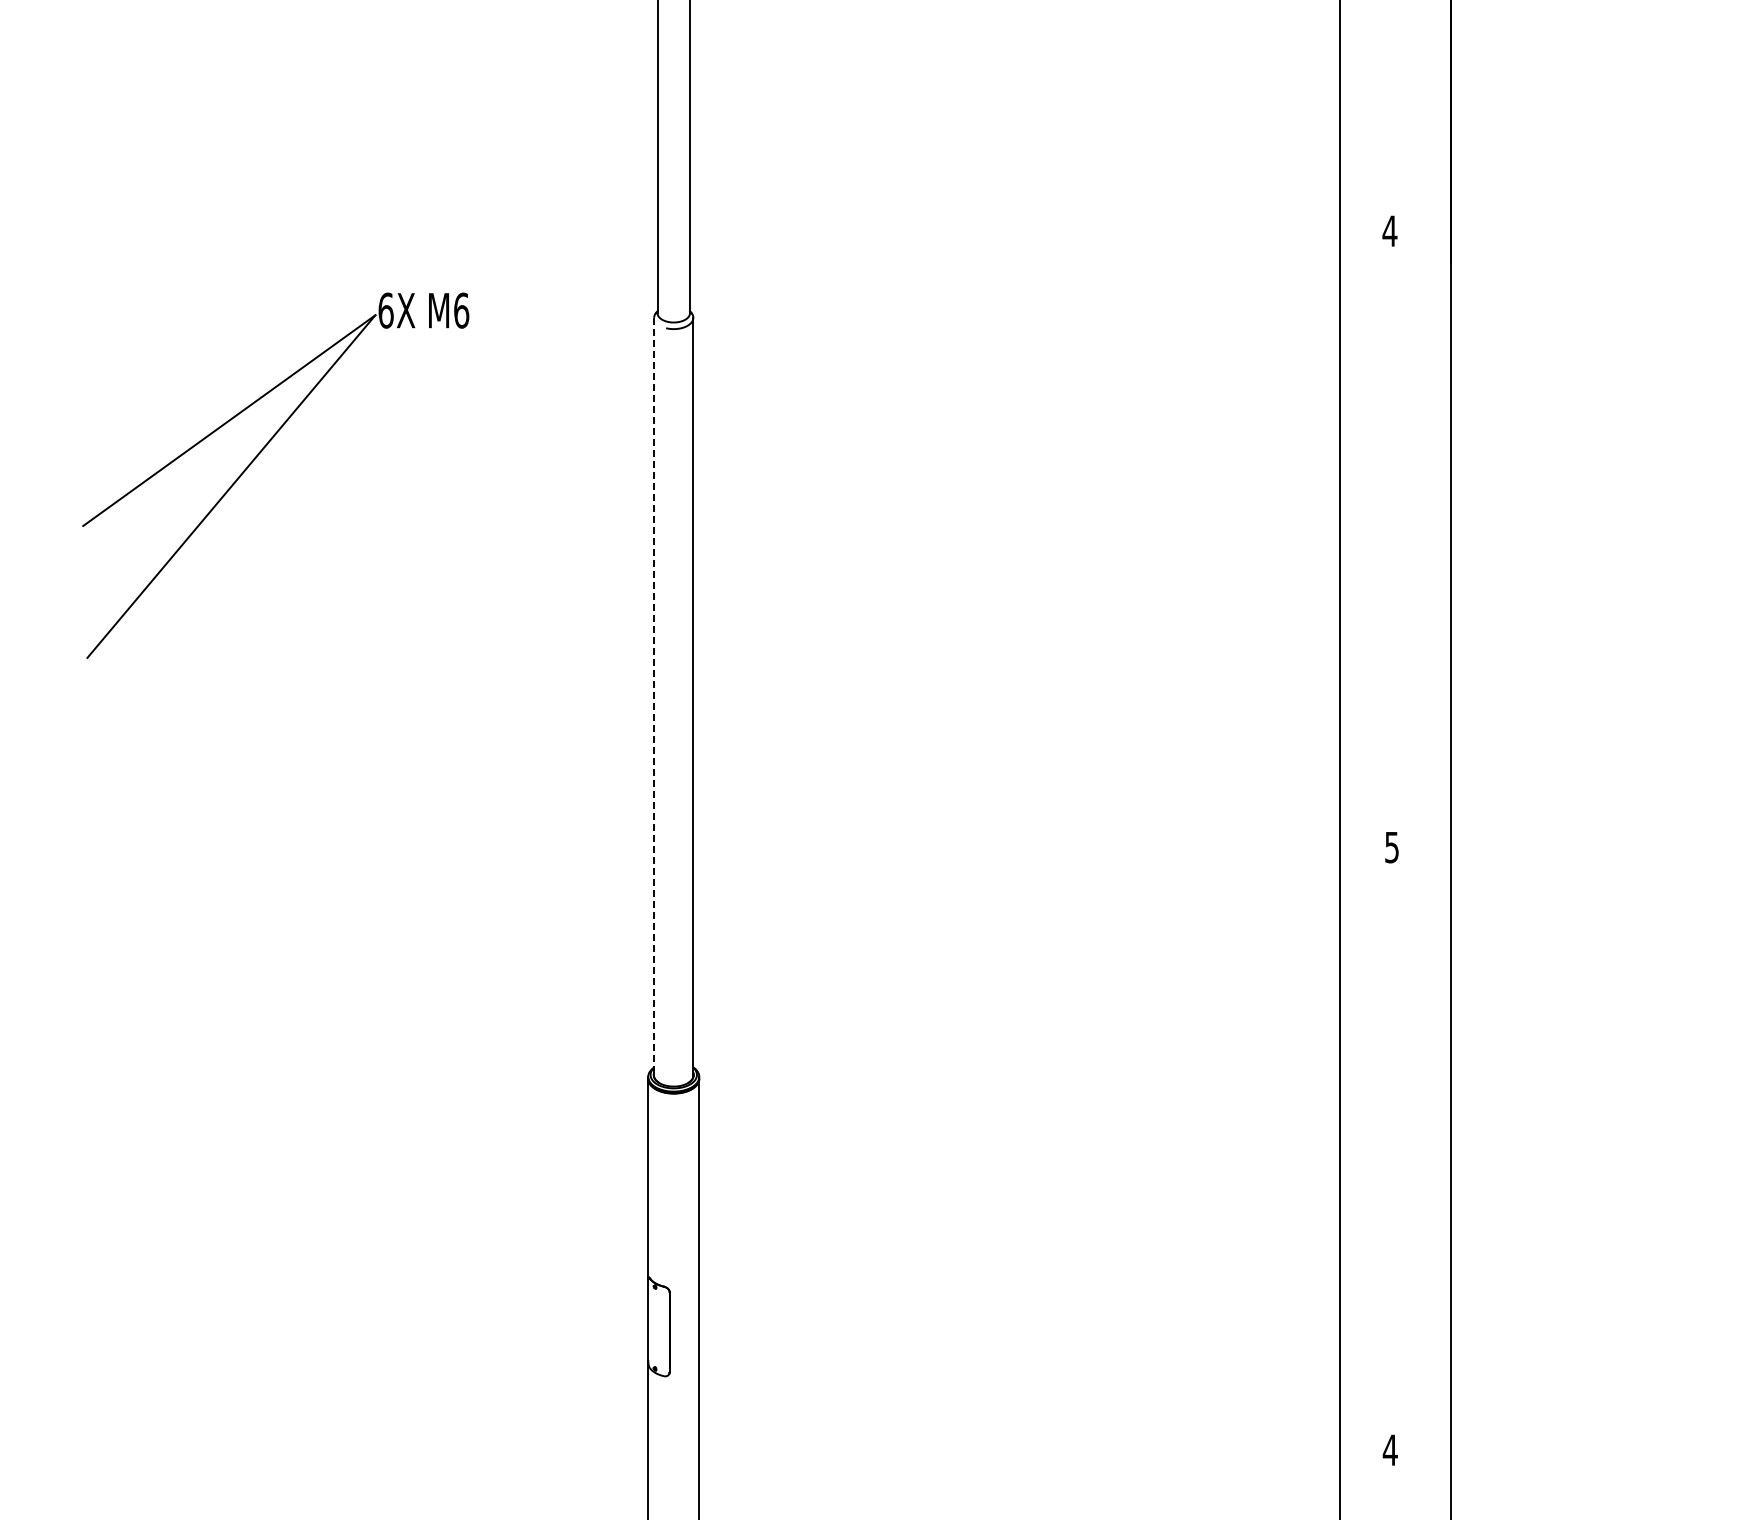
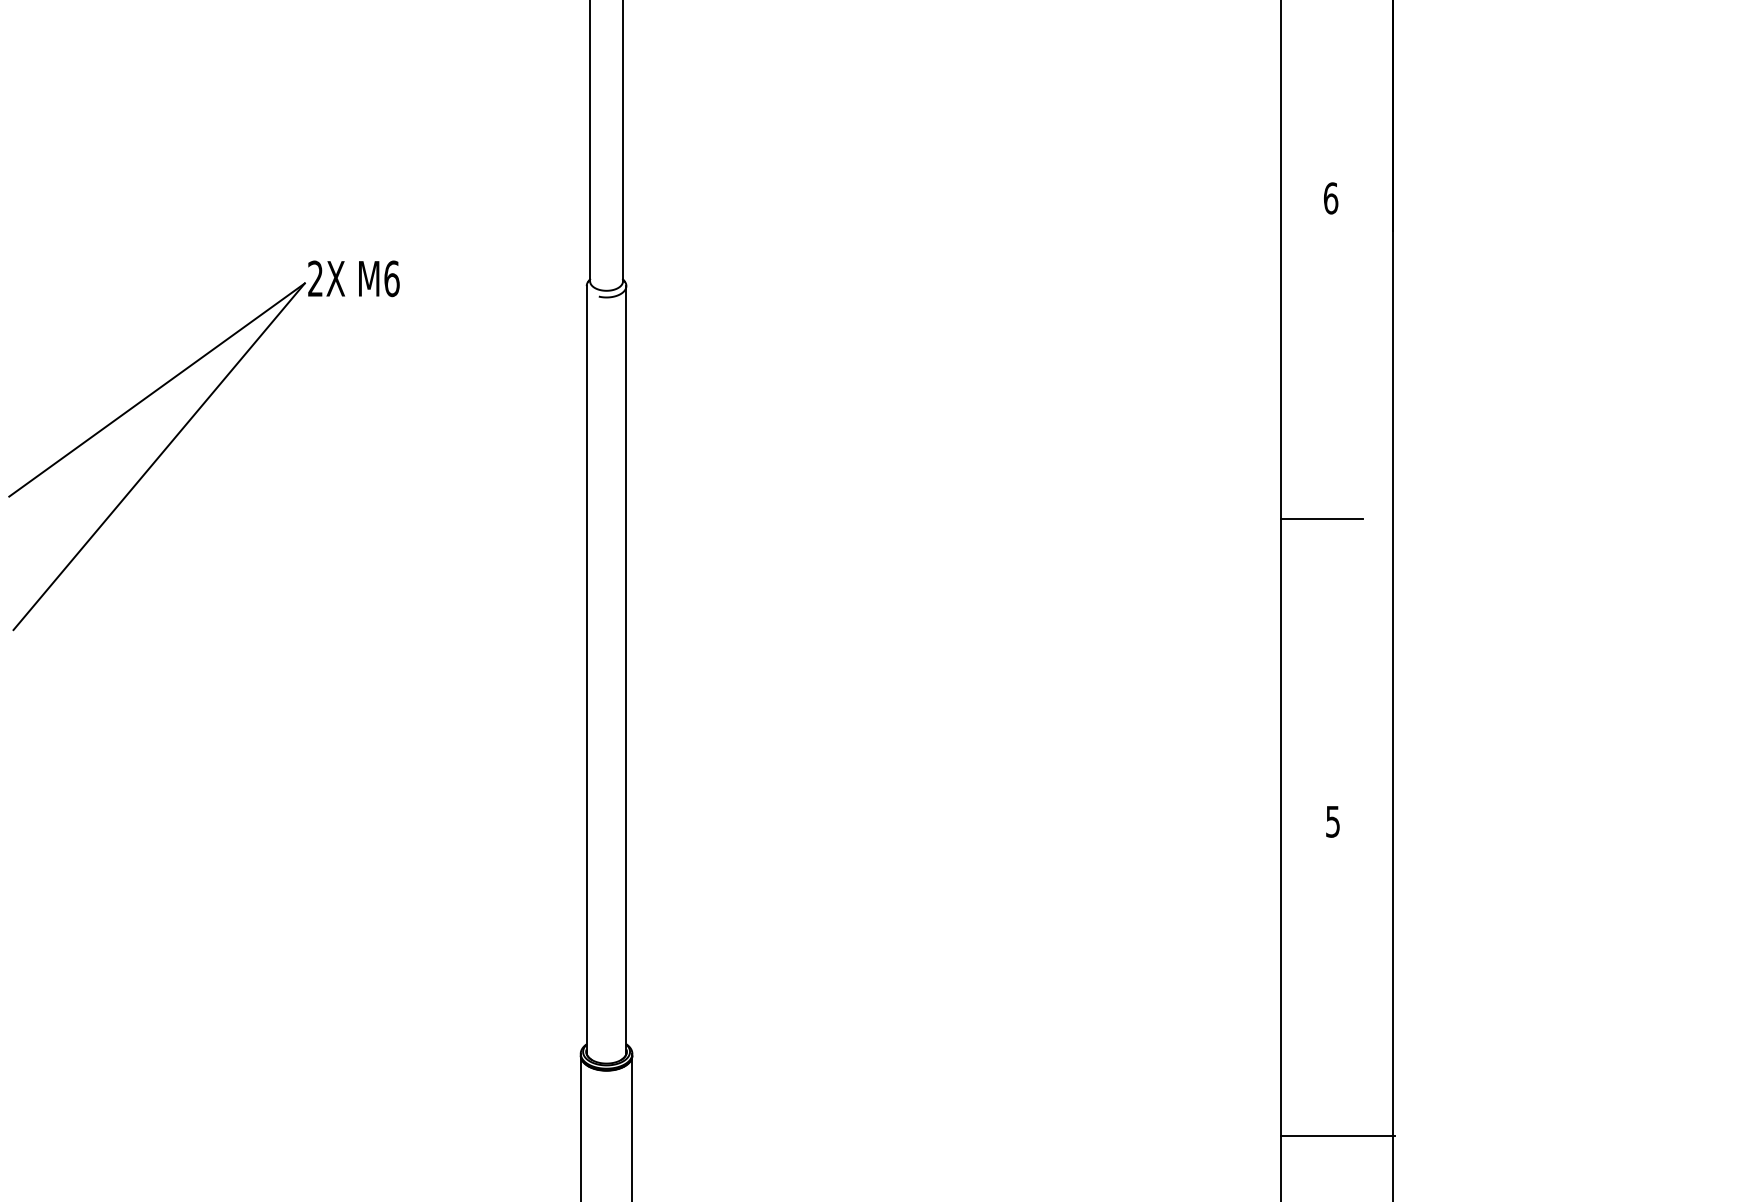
text: (1389, 231) -> (1330, 198), 4 -> 6
text: (385, 310) -> (315, 278), 6X -> 2X
line: (1380, 547) -> (1321, 518), added
line: (654, 697) -> (587, 670), dashed -> solid
line: (1396, 1158) -> (1337, 1136), added

